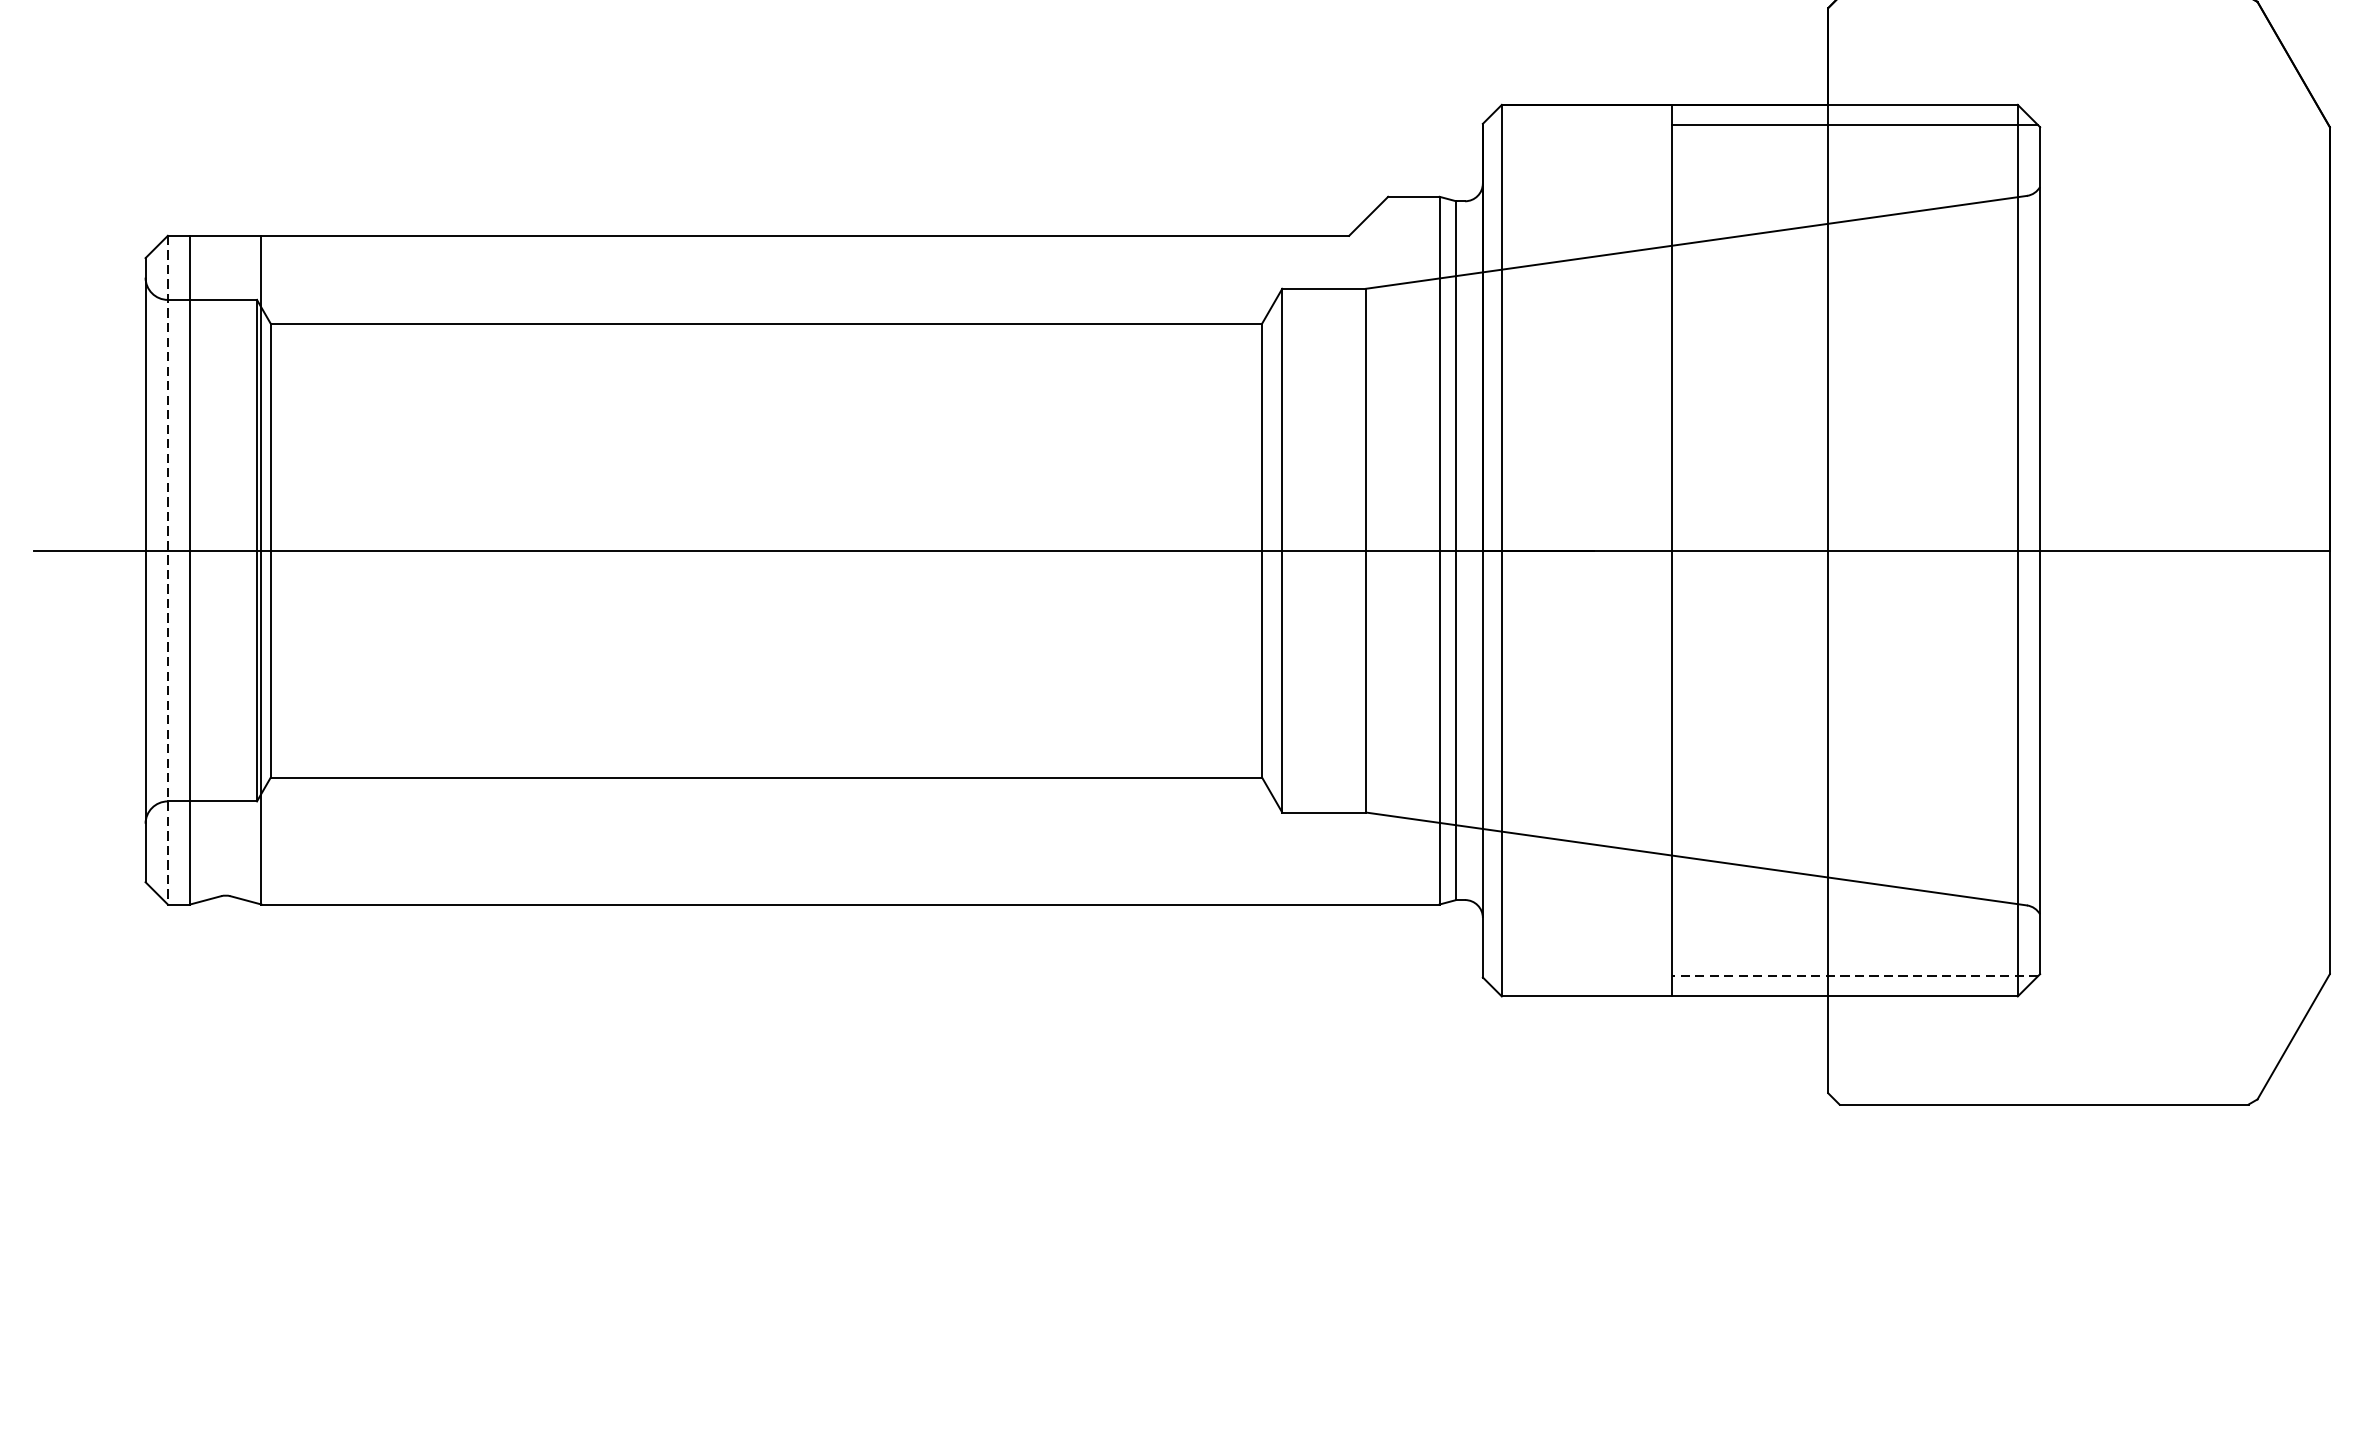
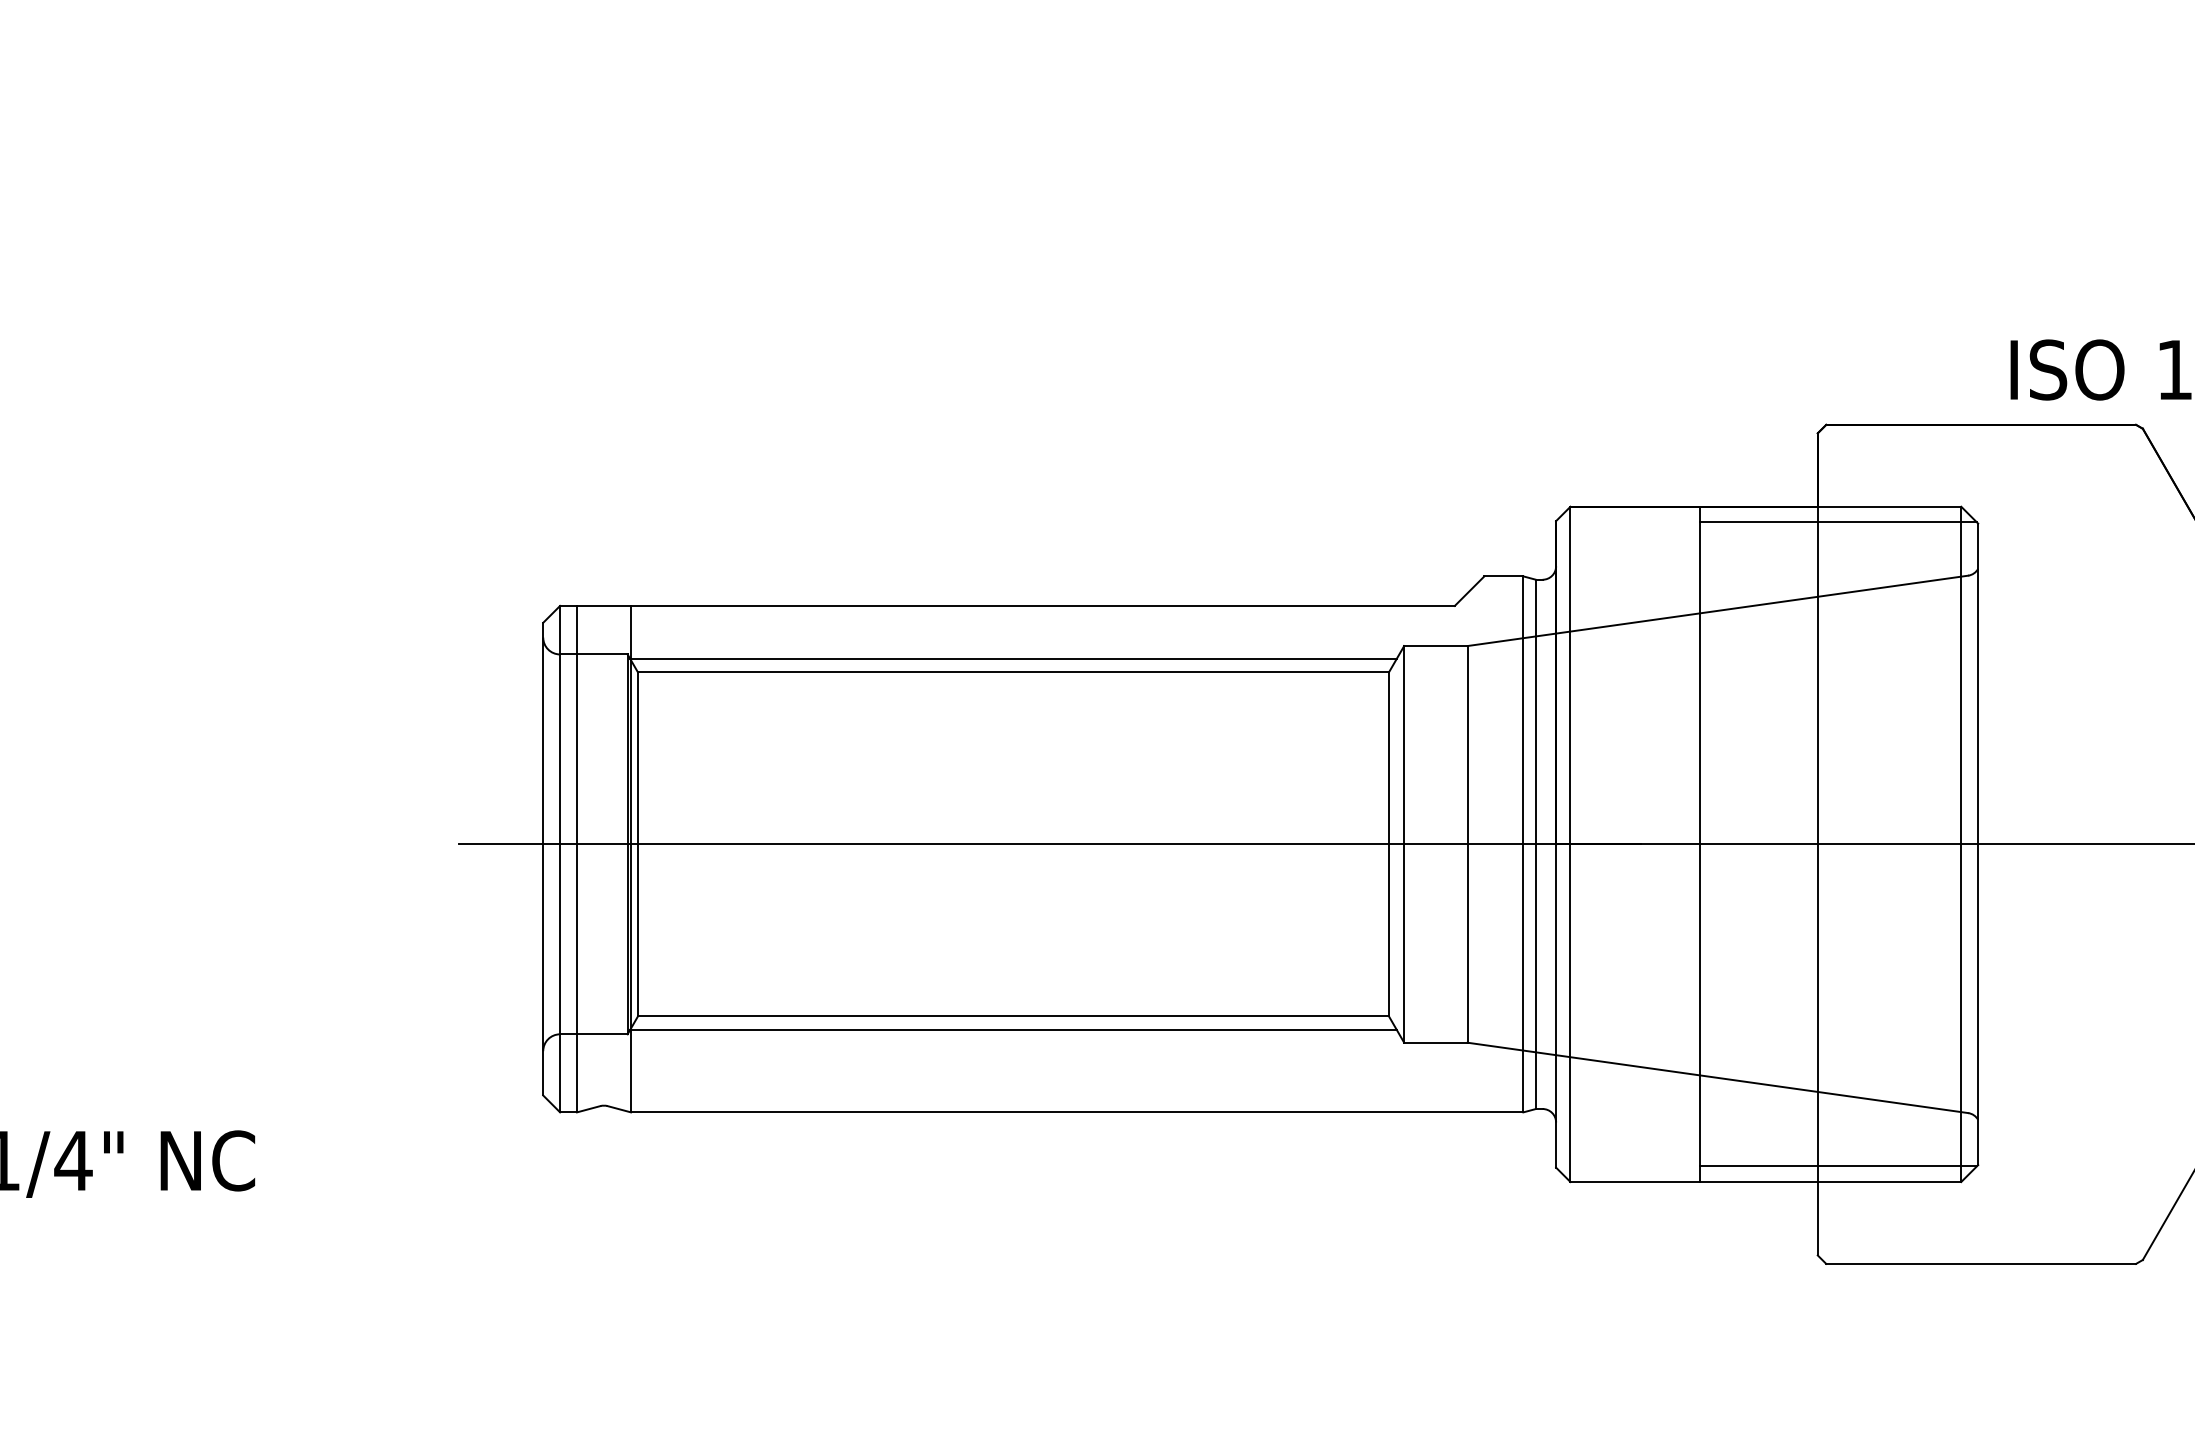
line: (766, 305) -> (1013, 658), added
line: (168, 570) -> (560, 859), dashed -> solid
line: (766, 796) -> (1013, 1030), added
line: (1855, 975) -> (1838, 1166), dashed -> solid

